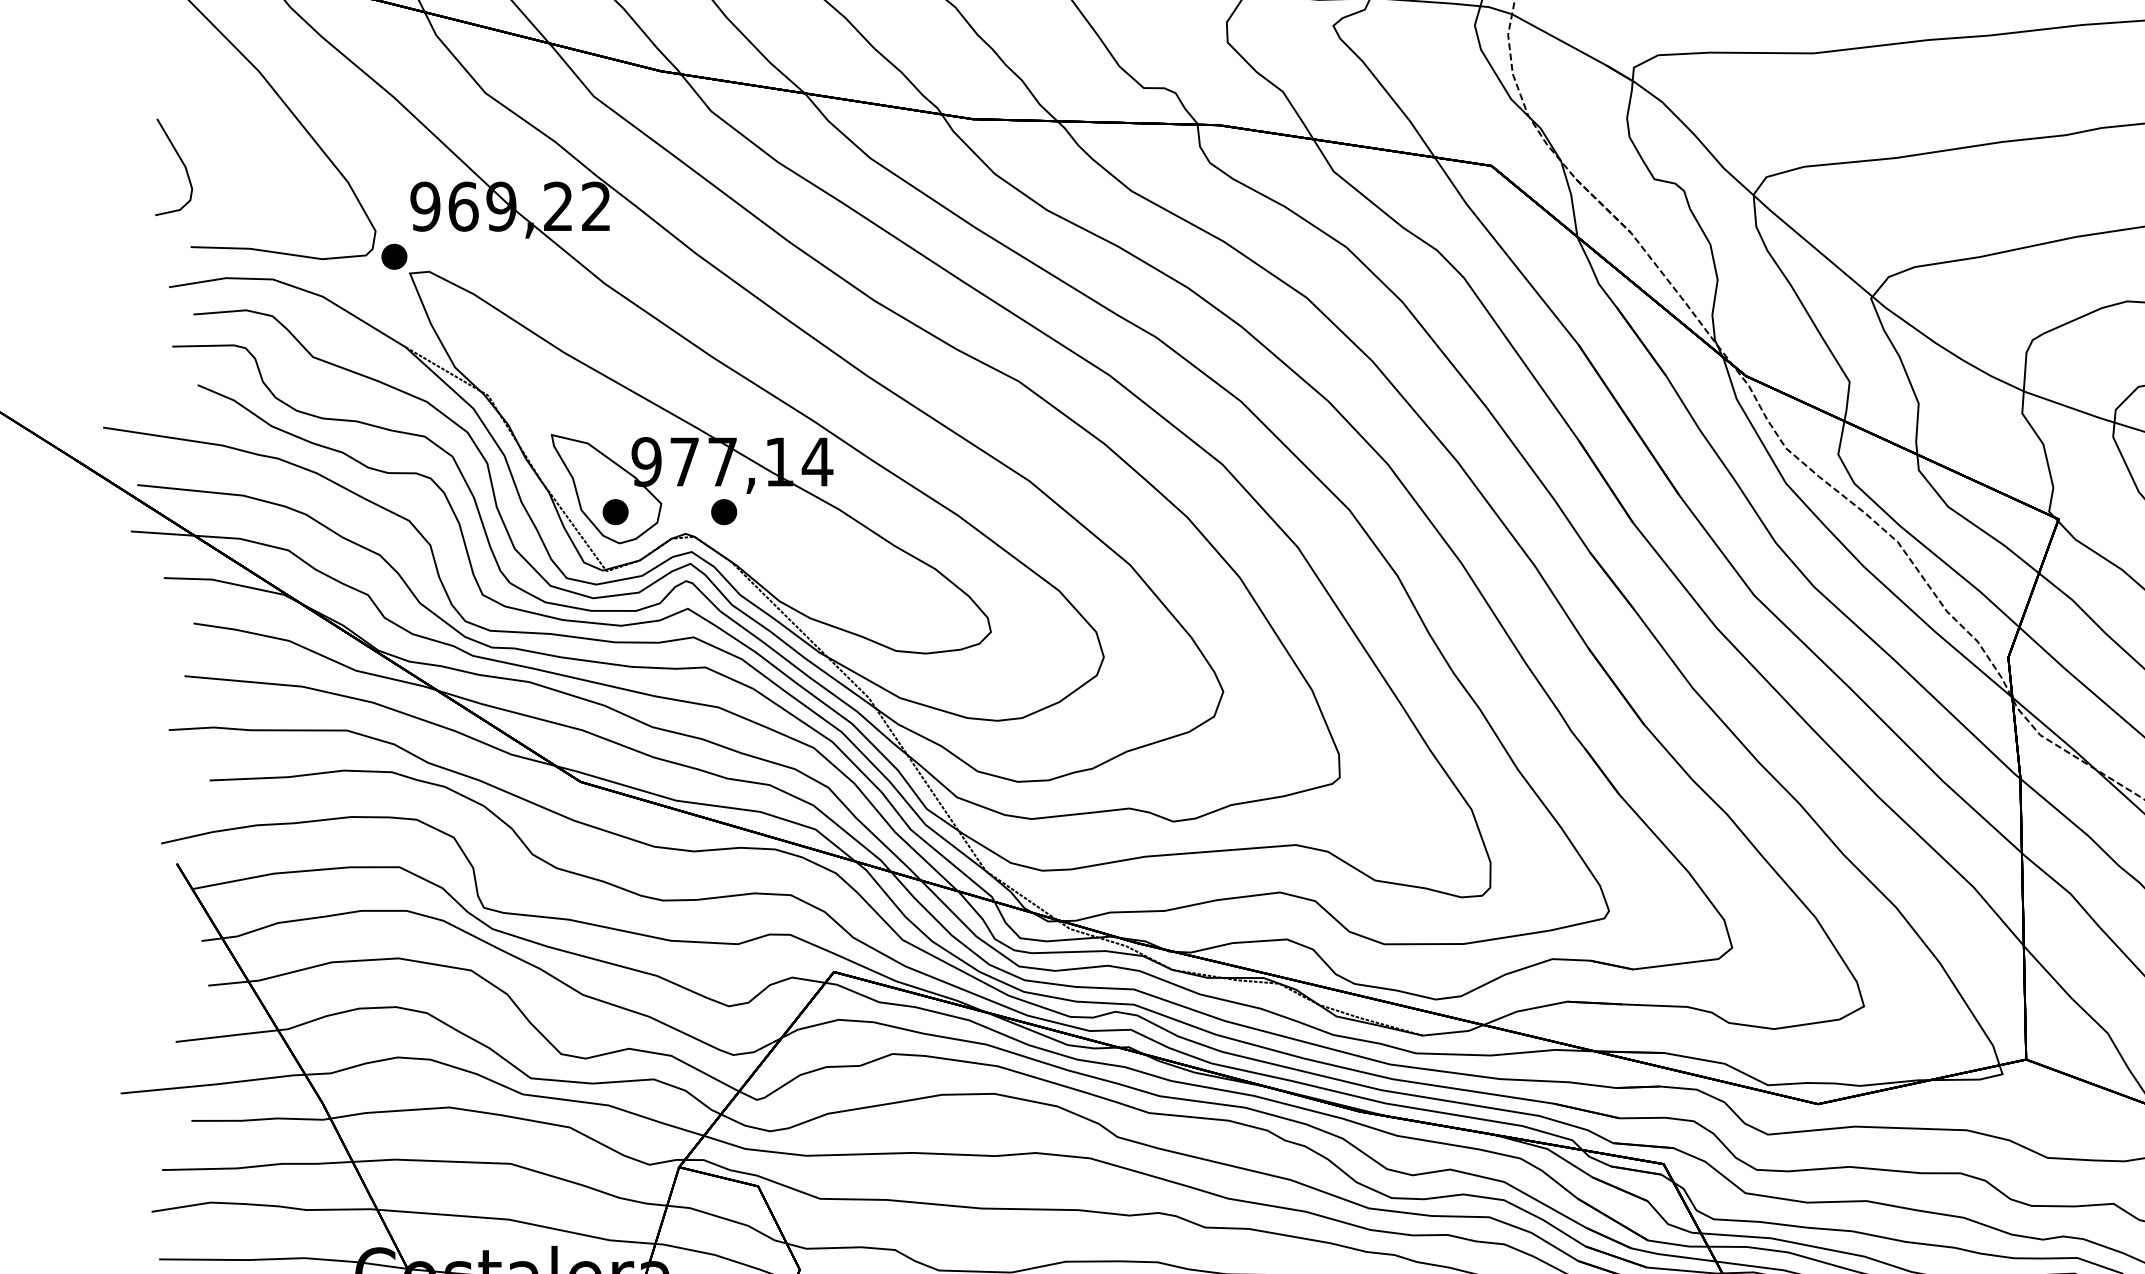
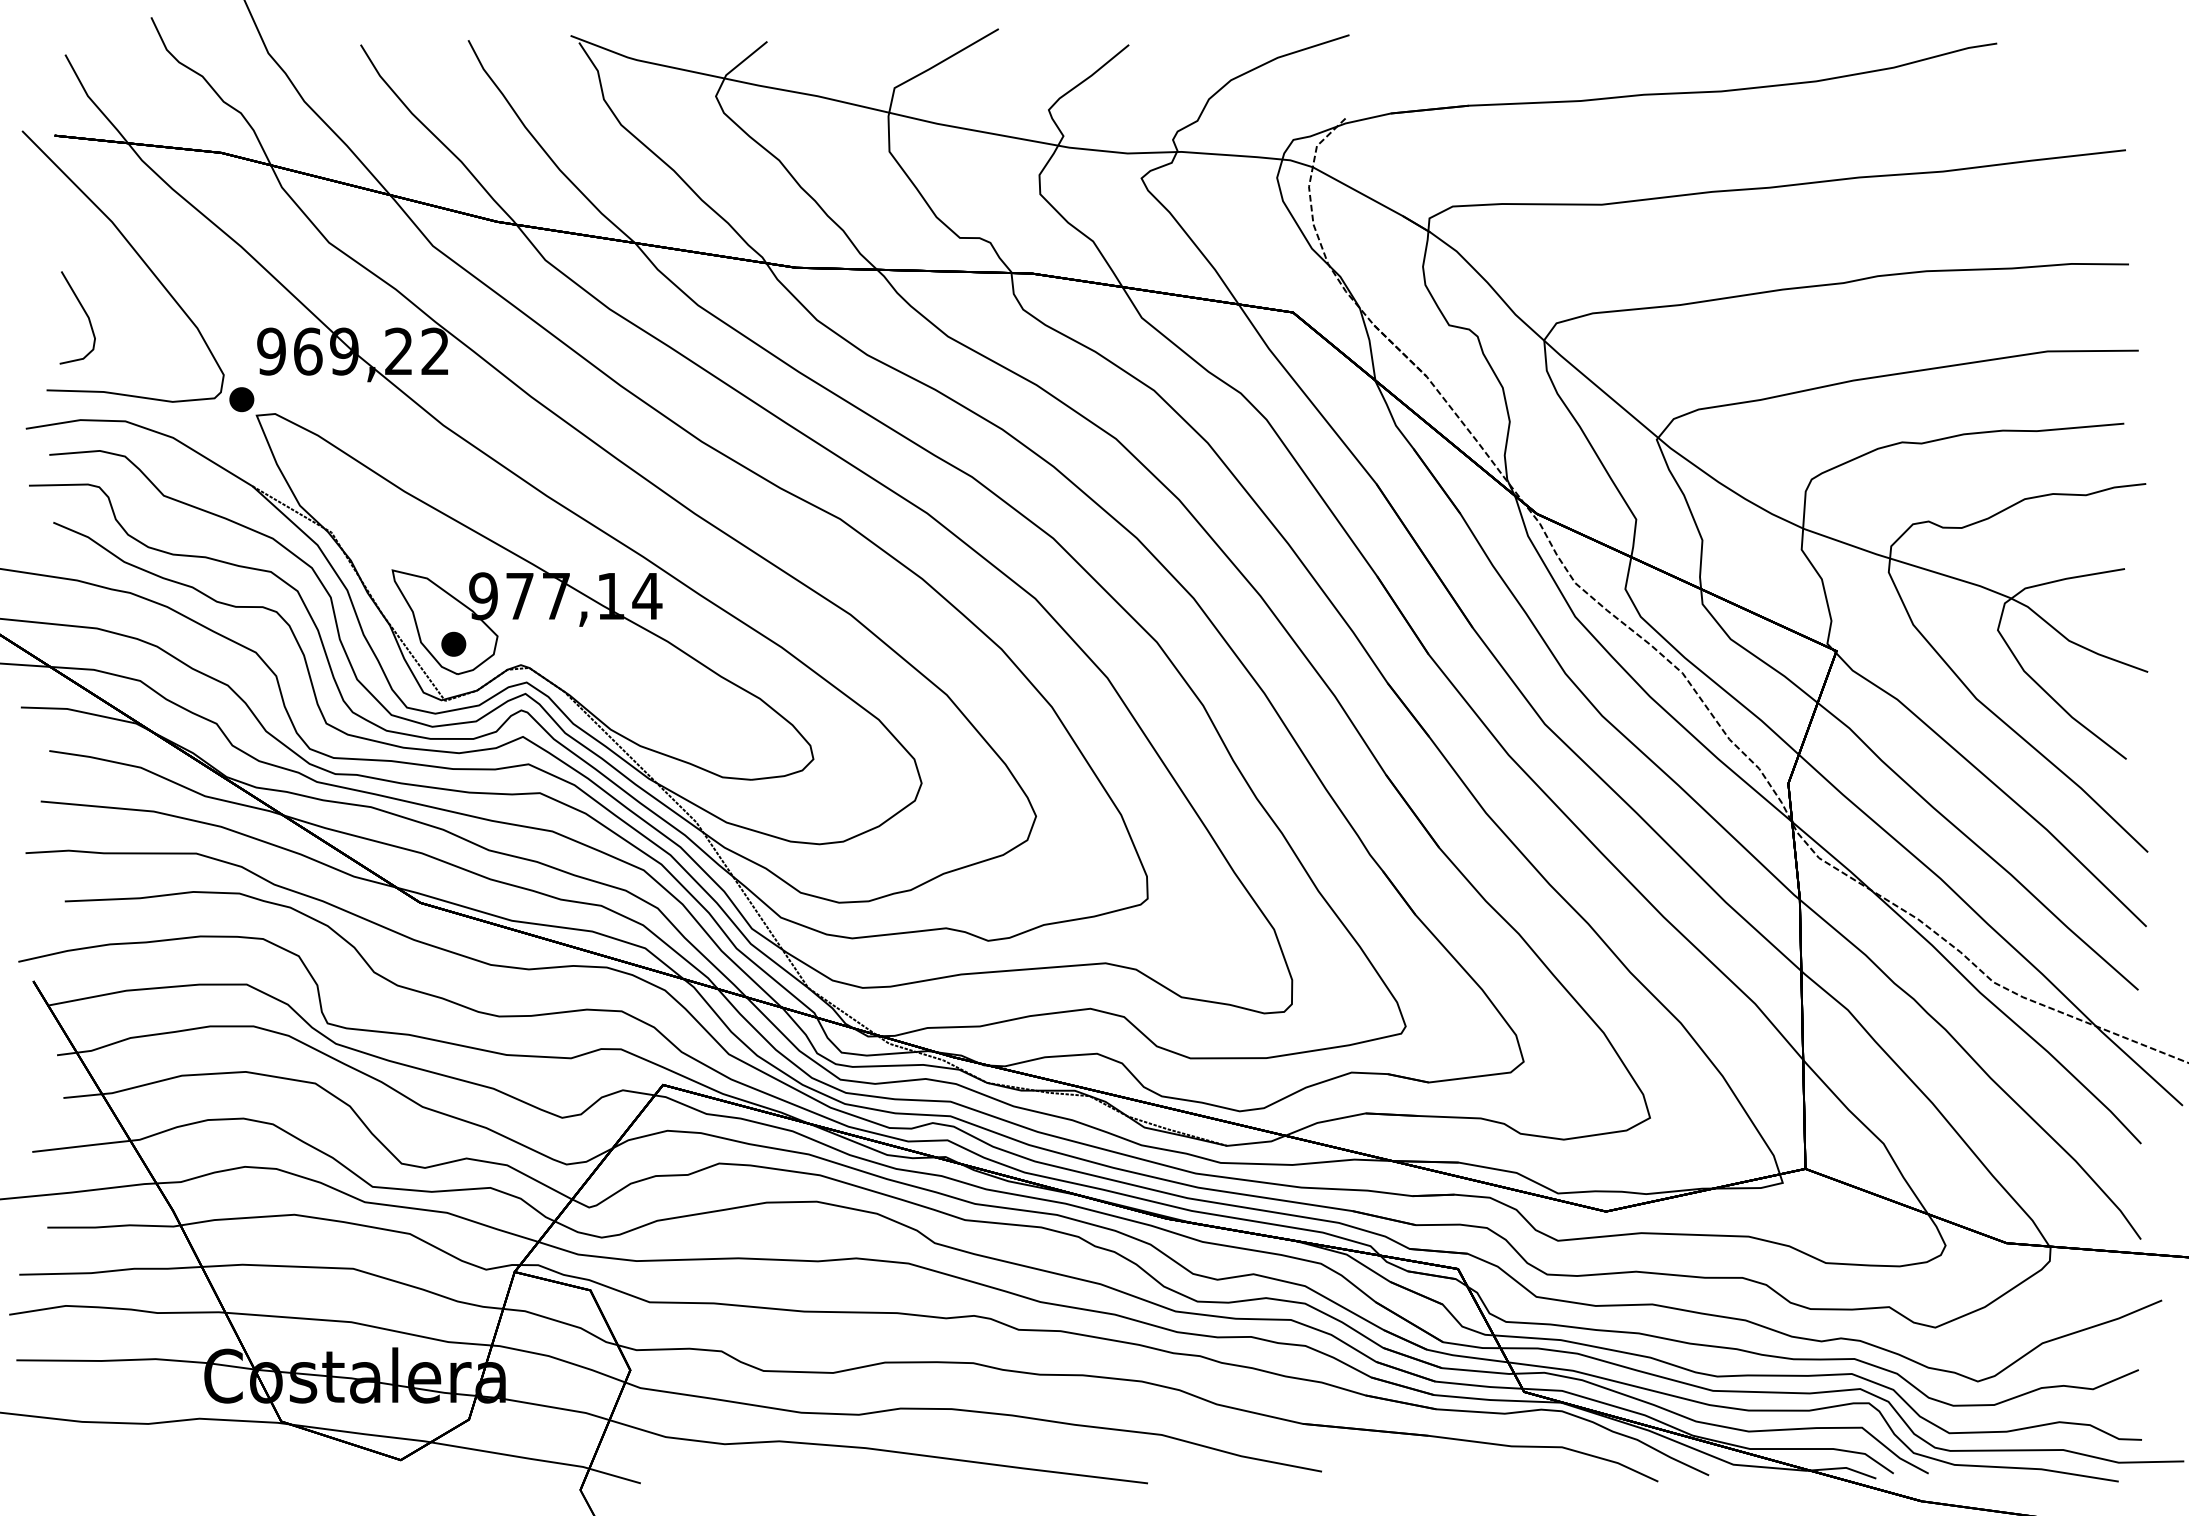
curve: (182, 163) -> (85, 314), moved
part: (723, 511) -> (557, 643), removed

